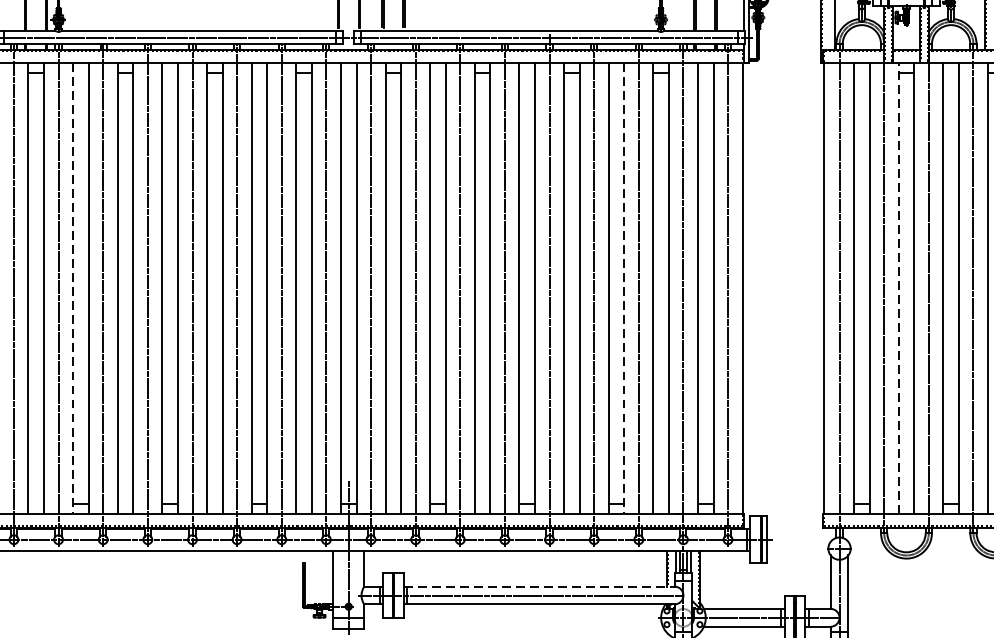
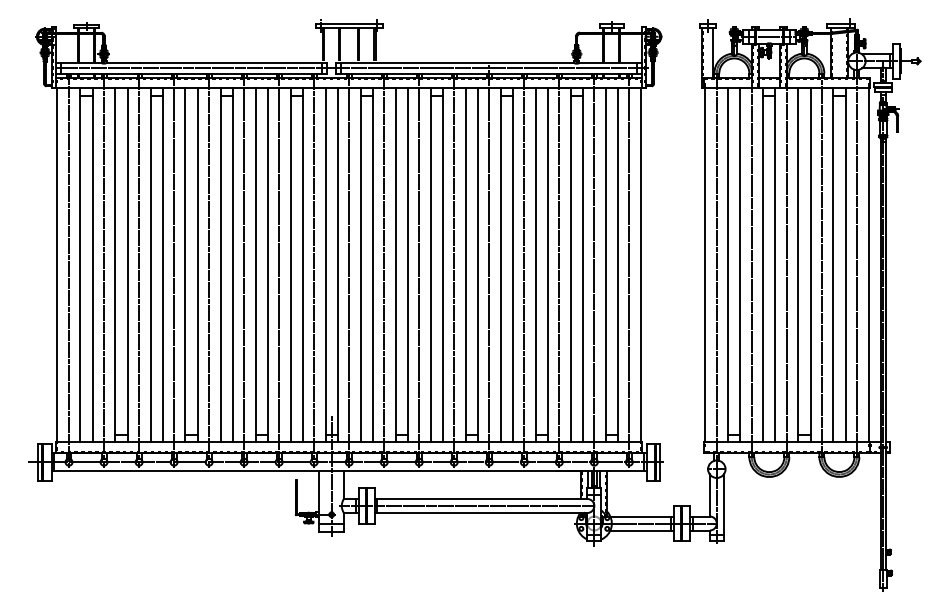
line: (899, 287) -> (763, 264), dashed -> solid
line: (73, 288) -> (115, 265), dashed -> solid
line: (623, 288) -> (547, 265), dashed -> solid
line: (539, 585) -> (481, 498), dashed -> solid

